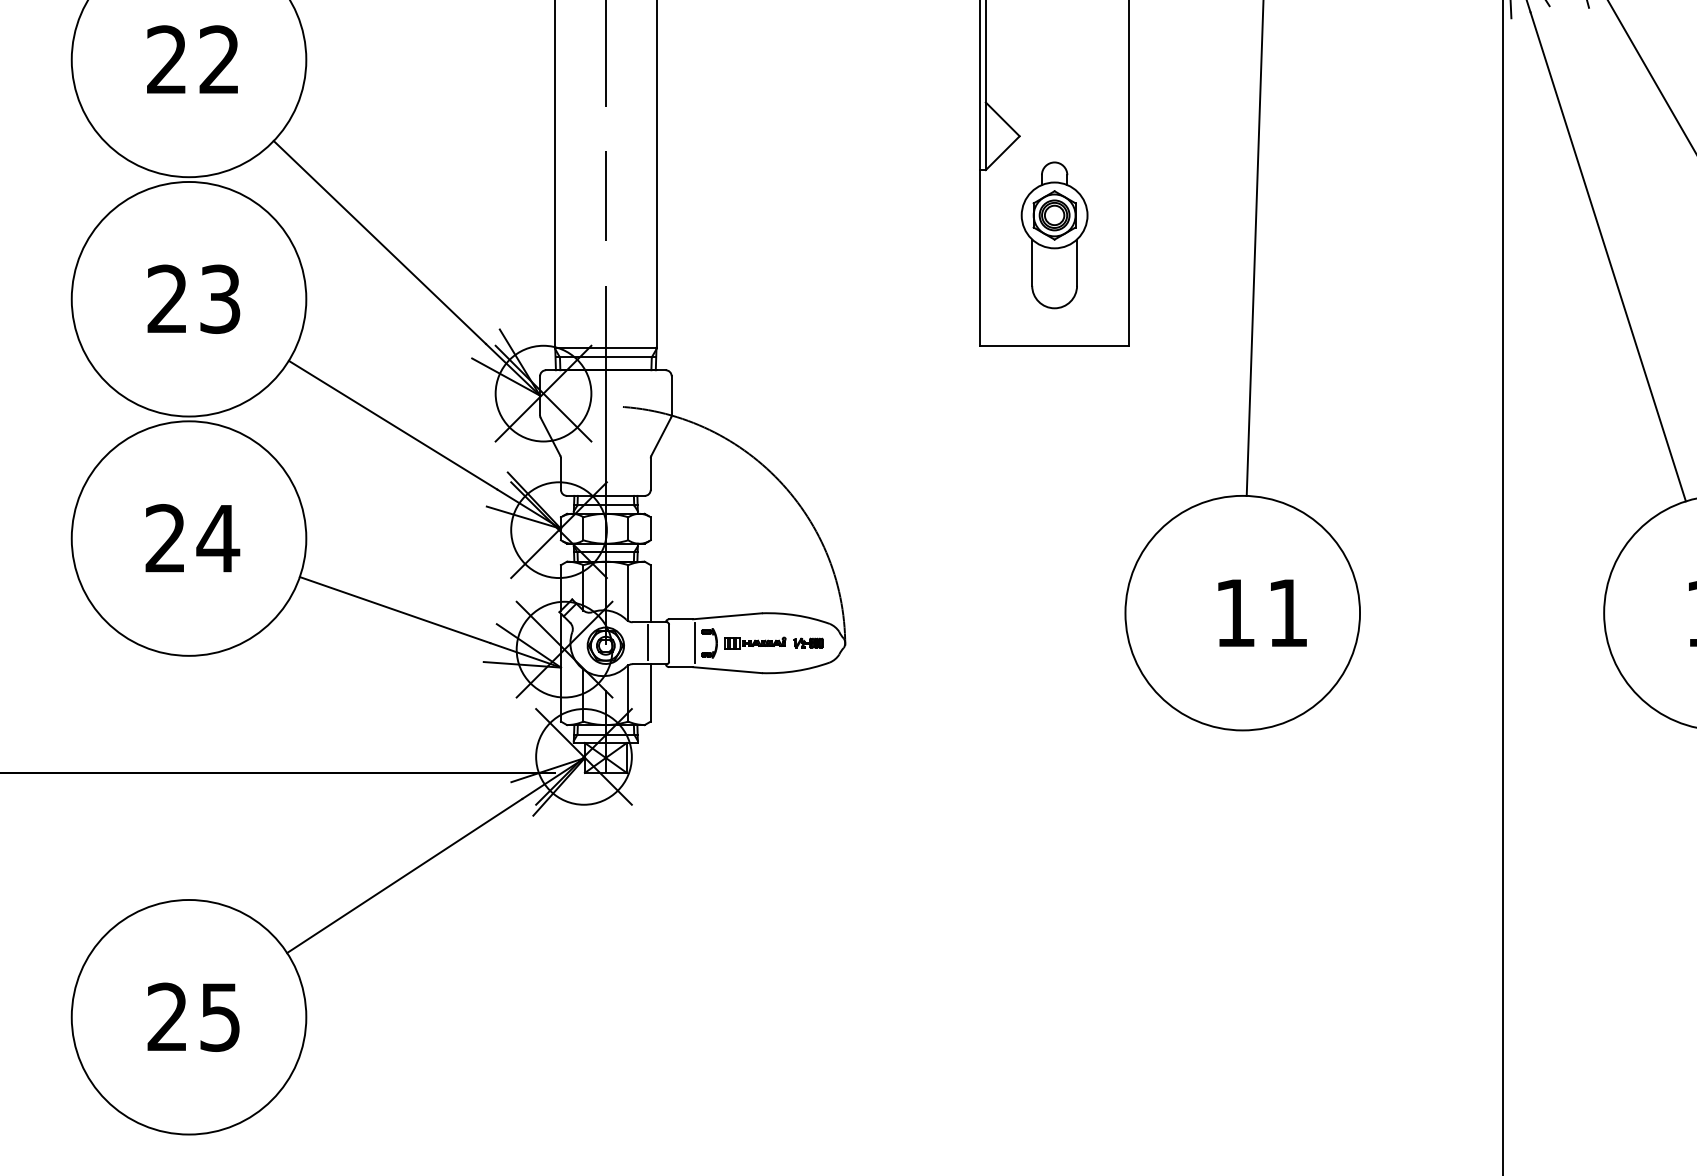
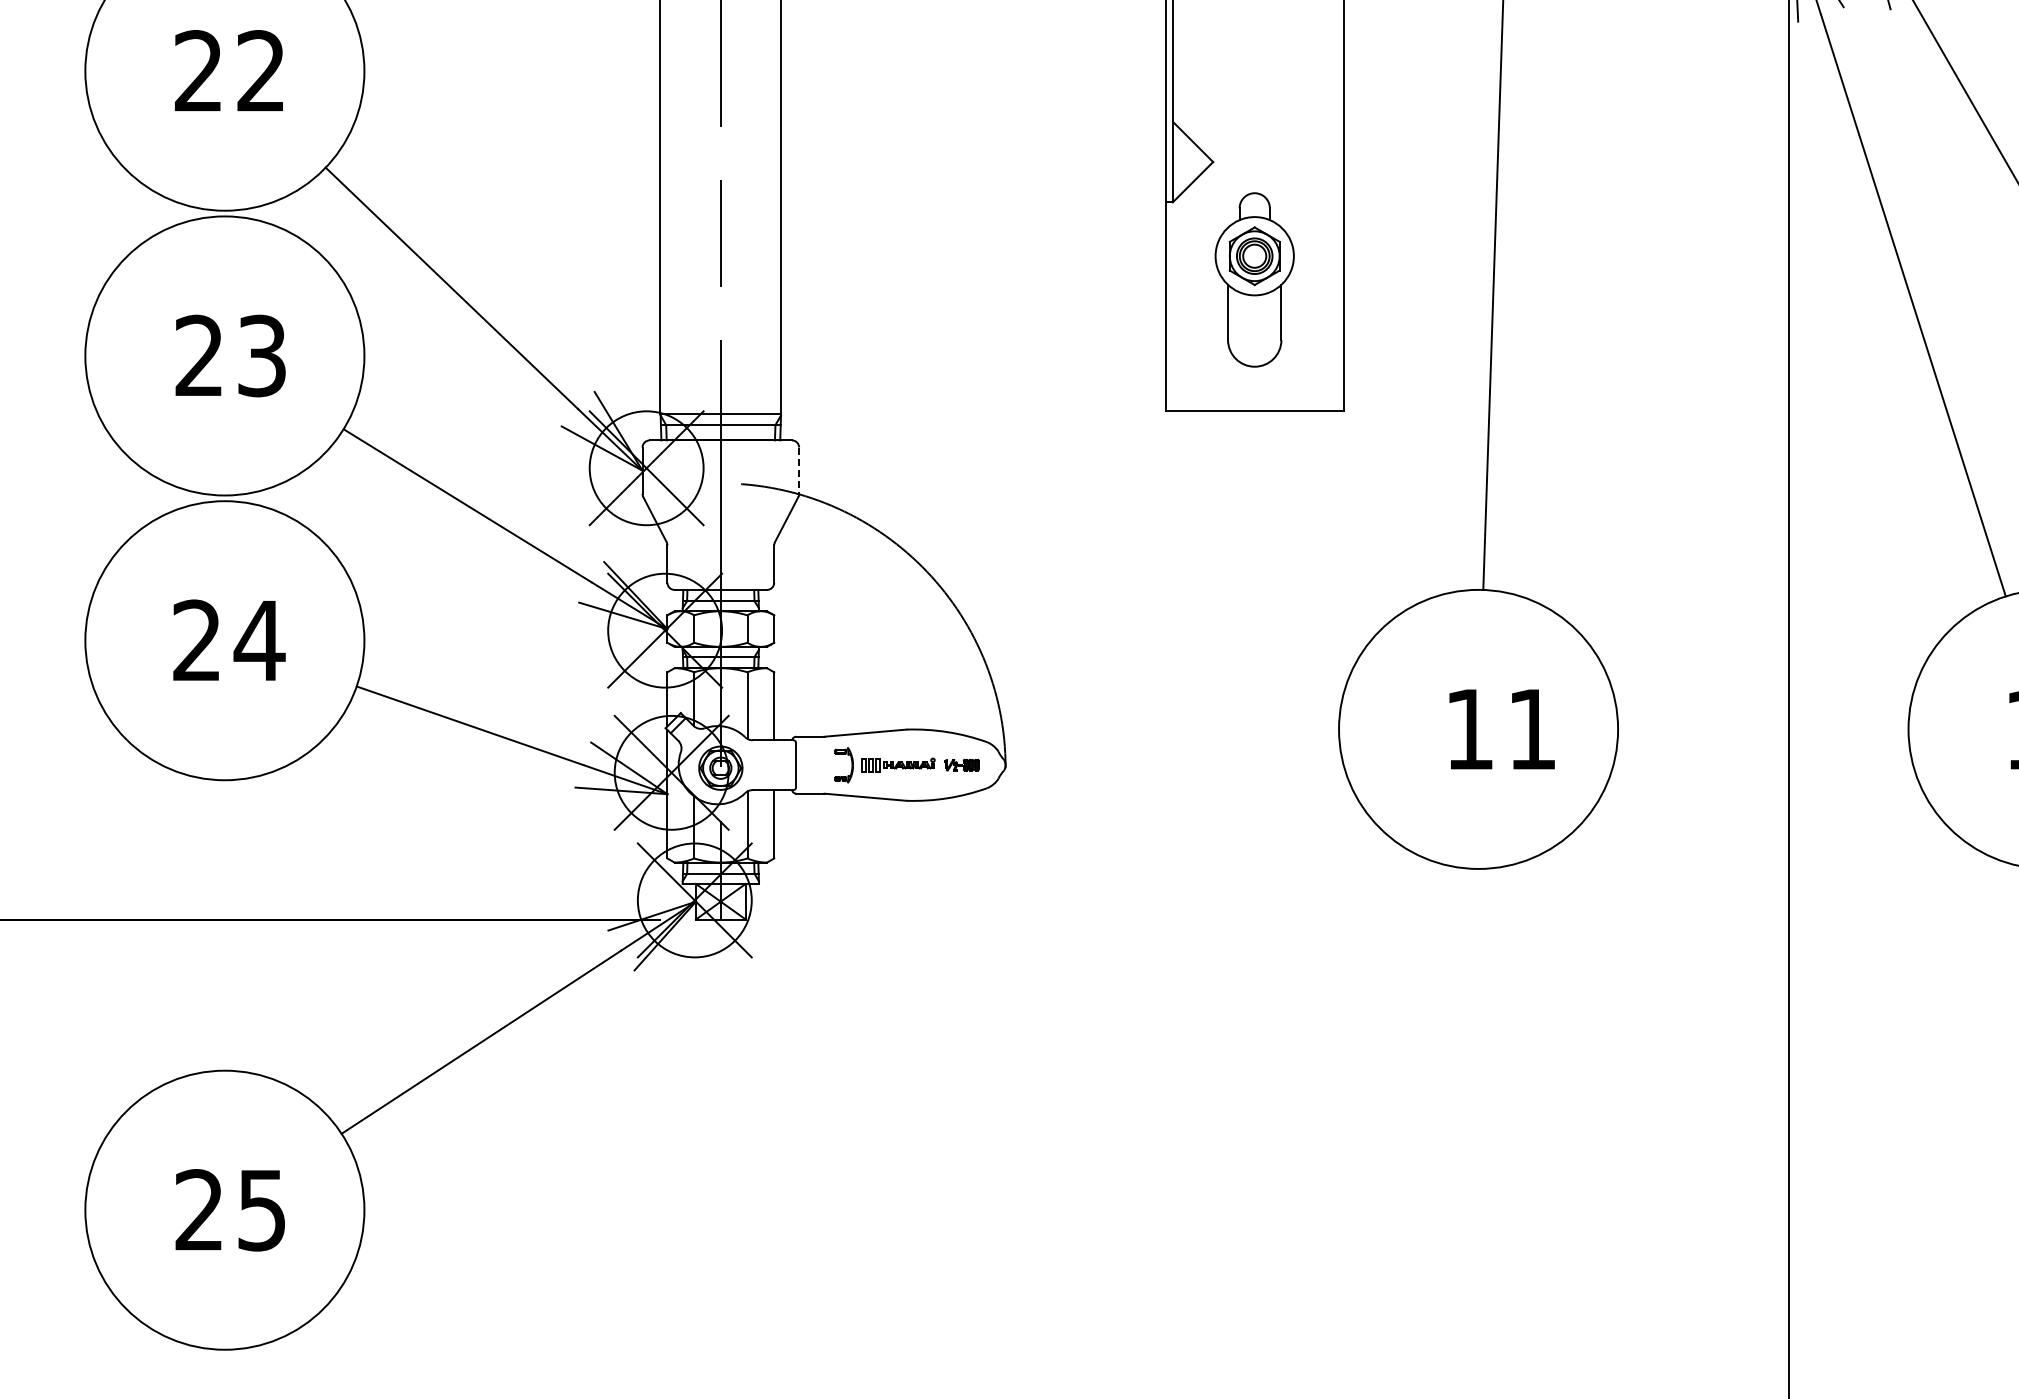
line: (671, 396) -> (799, 471), solid -> dashed
line: (648, 642) -> (771, 764), removed
line: (694, 642) -> (826, 764), removed

